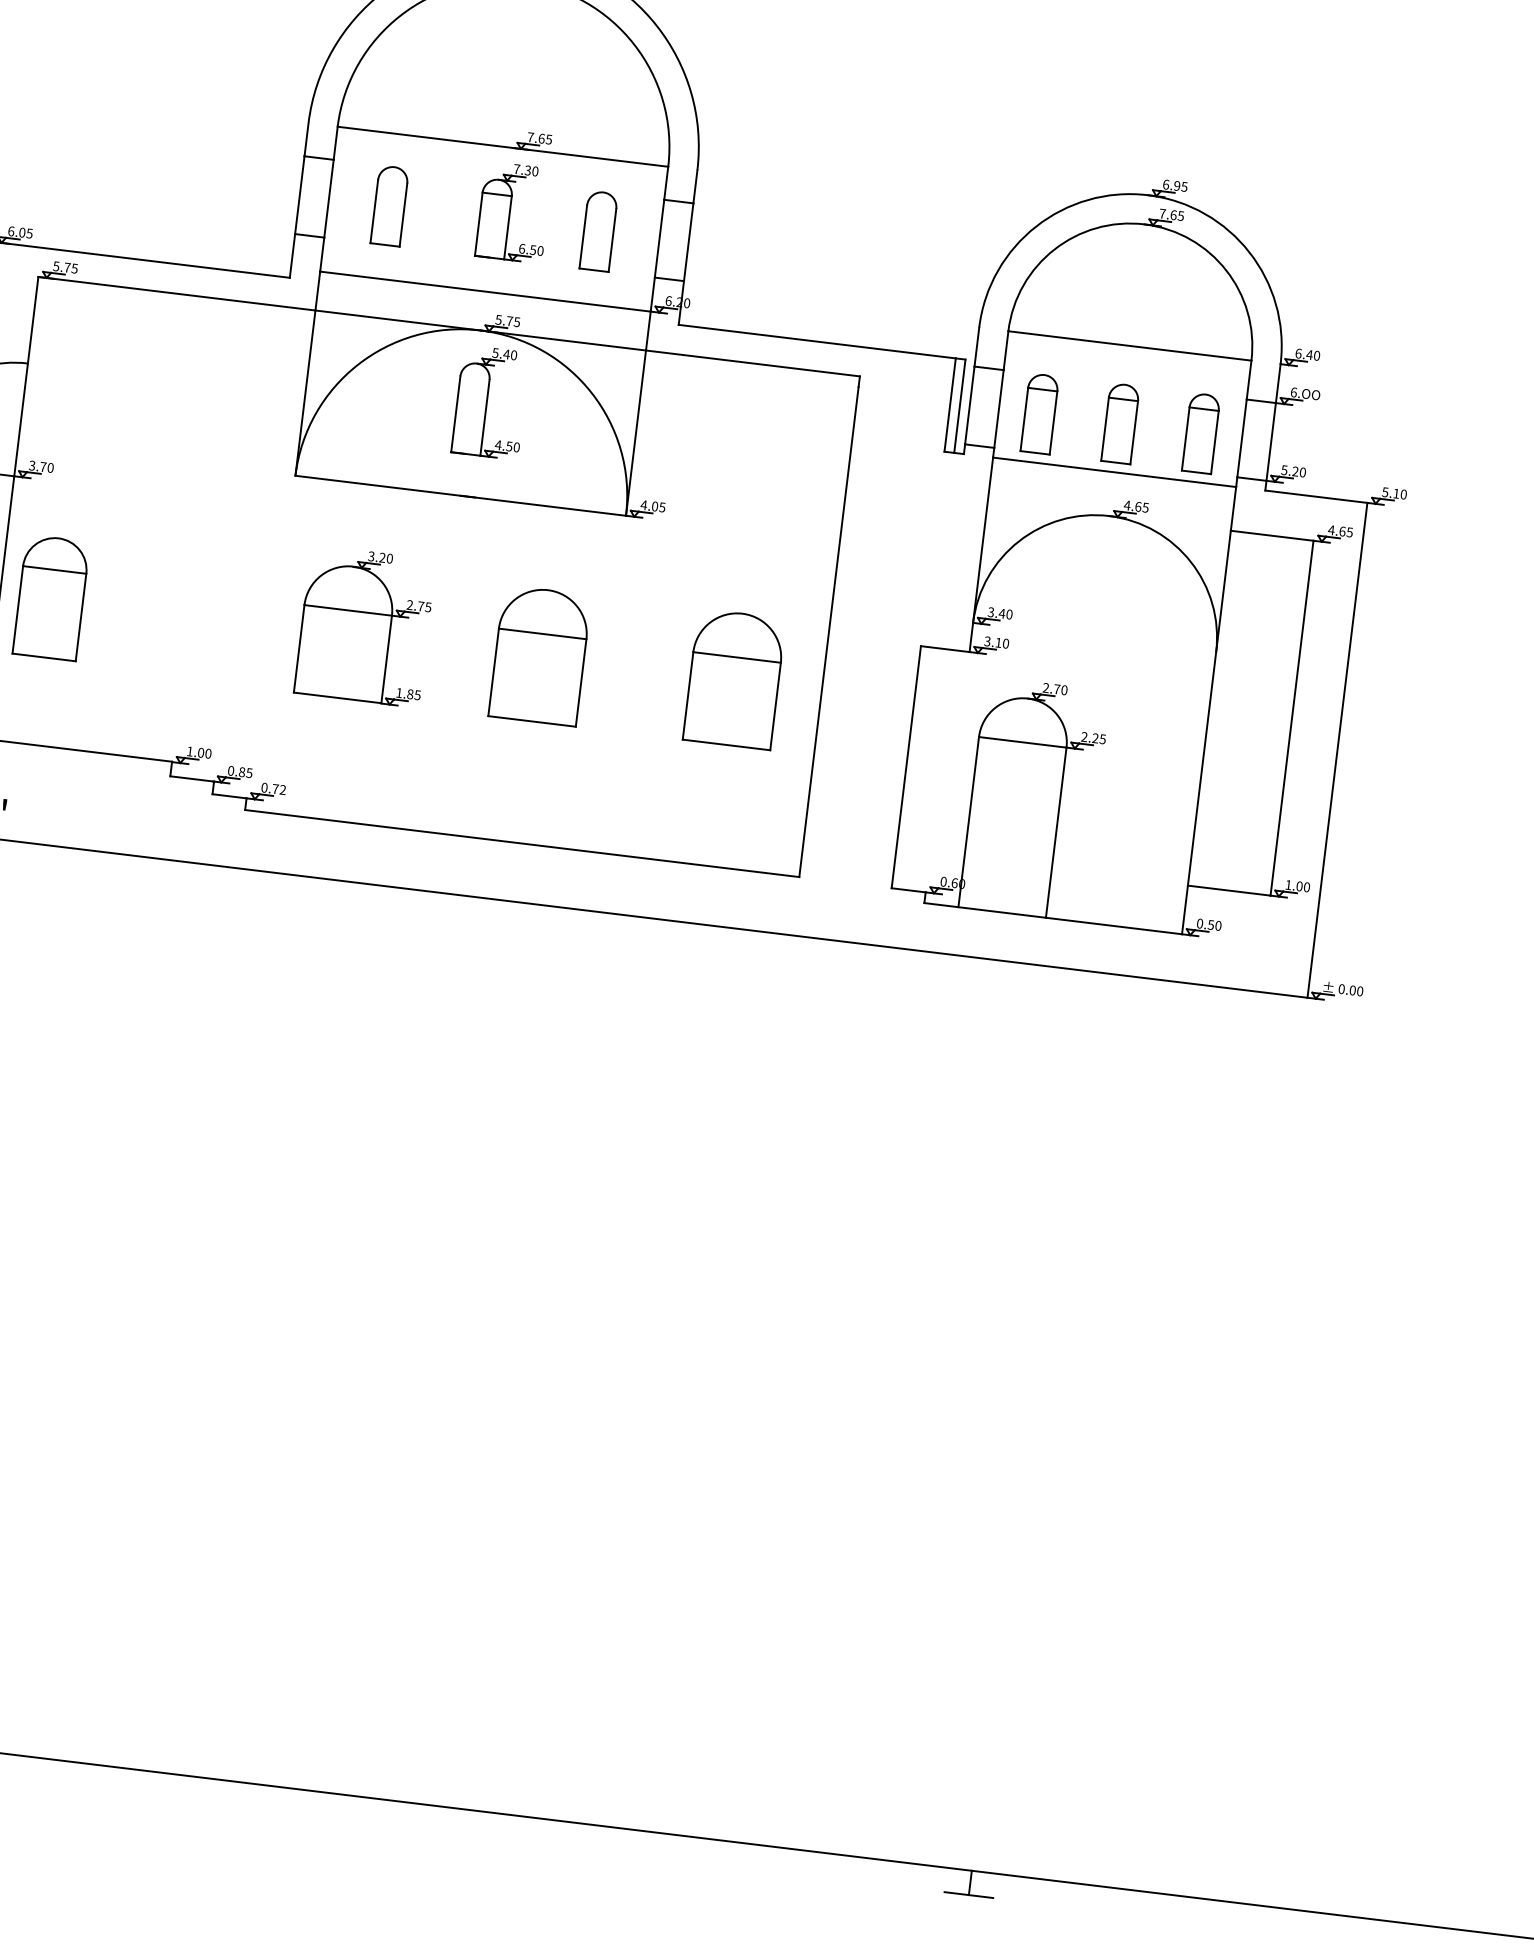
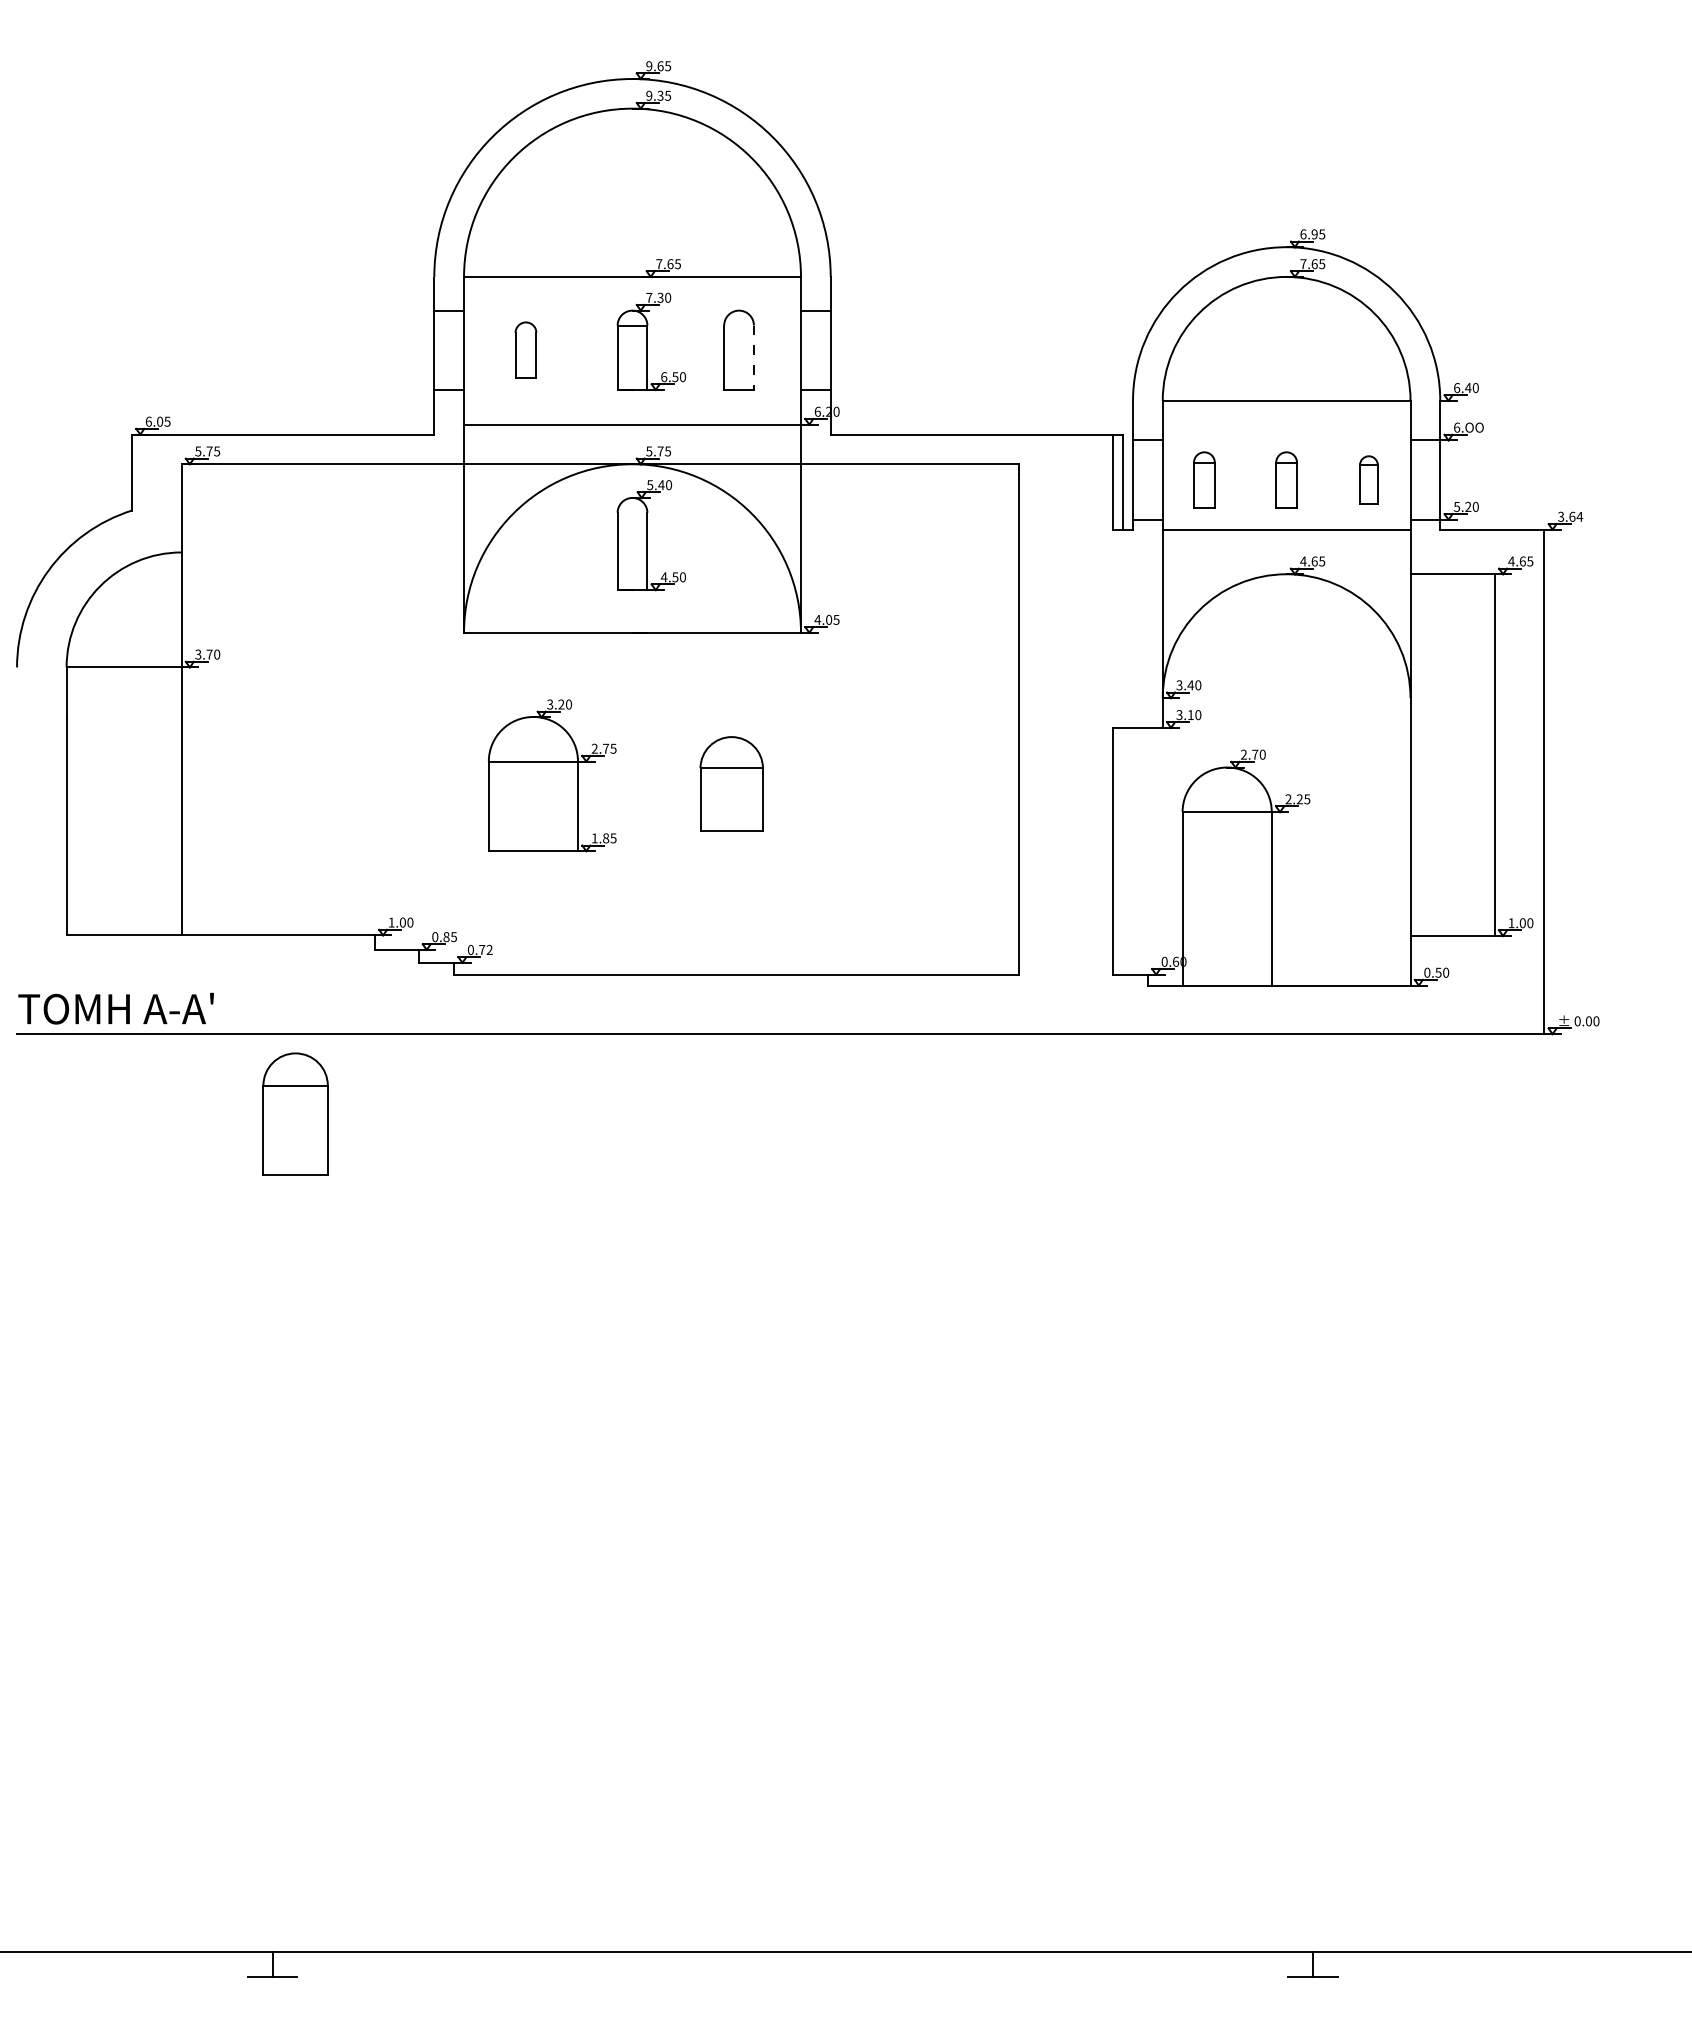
part: (389, 205) -> (525, 349), size x0.7
line: (611, 241) -> (753, 358), solid -> dashed
part: (1040, 413) -> (1204, 479), size x0.7
part: (1120, 423) -> (1286, 479), size x0.7
part: (1200, 432) -> (1368, 479), size x0.6
text: (1394, 493) -> (1570, 516), 5.10 -> 3.64
part: (51, 597) -> (295, 1113), moved
part: (539, 655) -> (731, 783), size x0.7
part: (734, 678) -> (929, 783), removed

